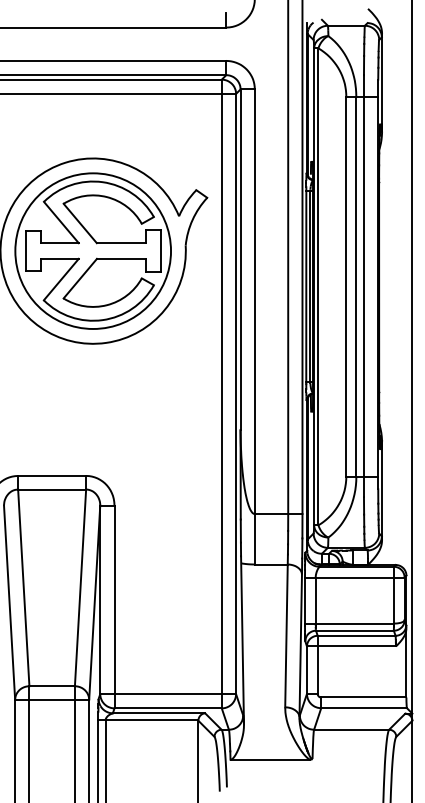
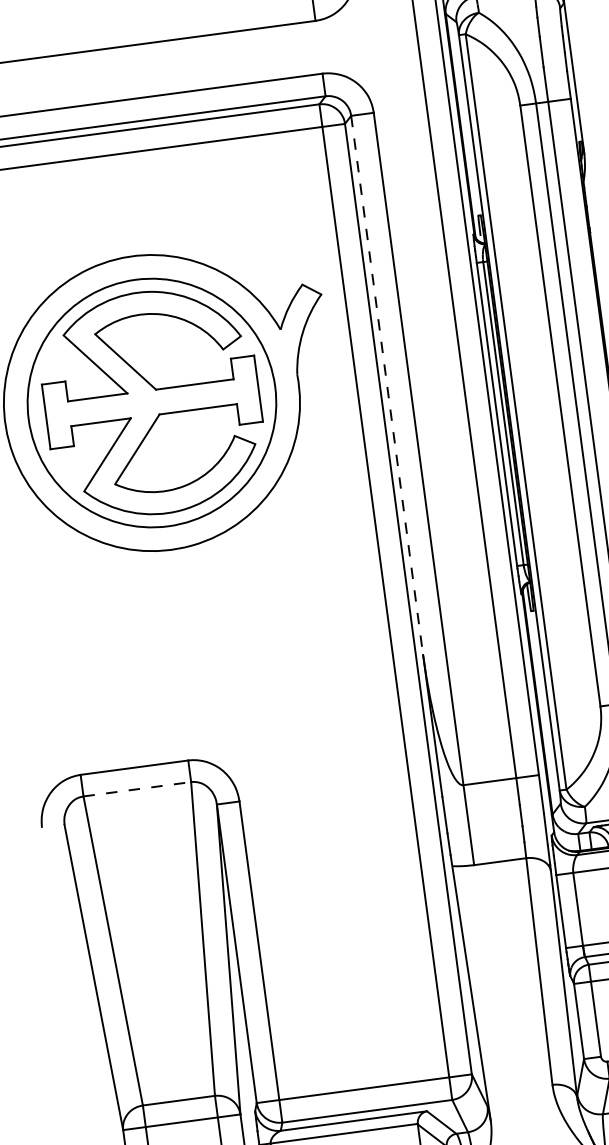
line: (240, 260) -> (387, 386), solid -> dashed
line: (52, 489) -> (137, 789), solid -> dashed

